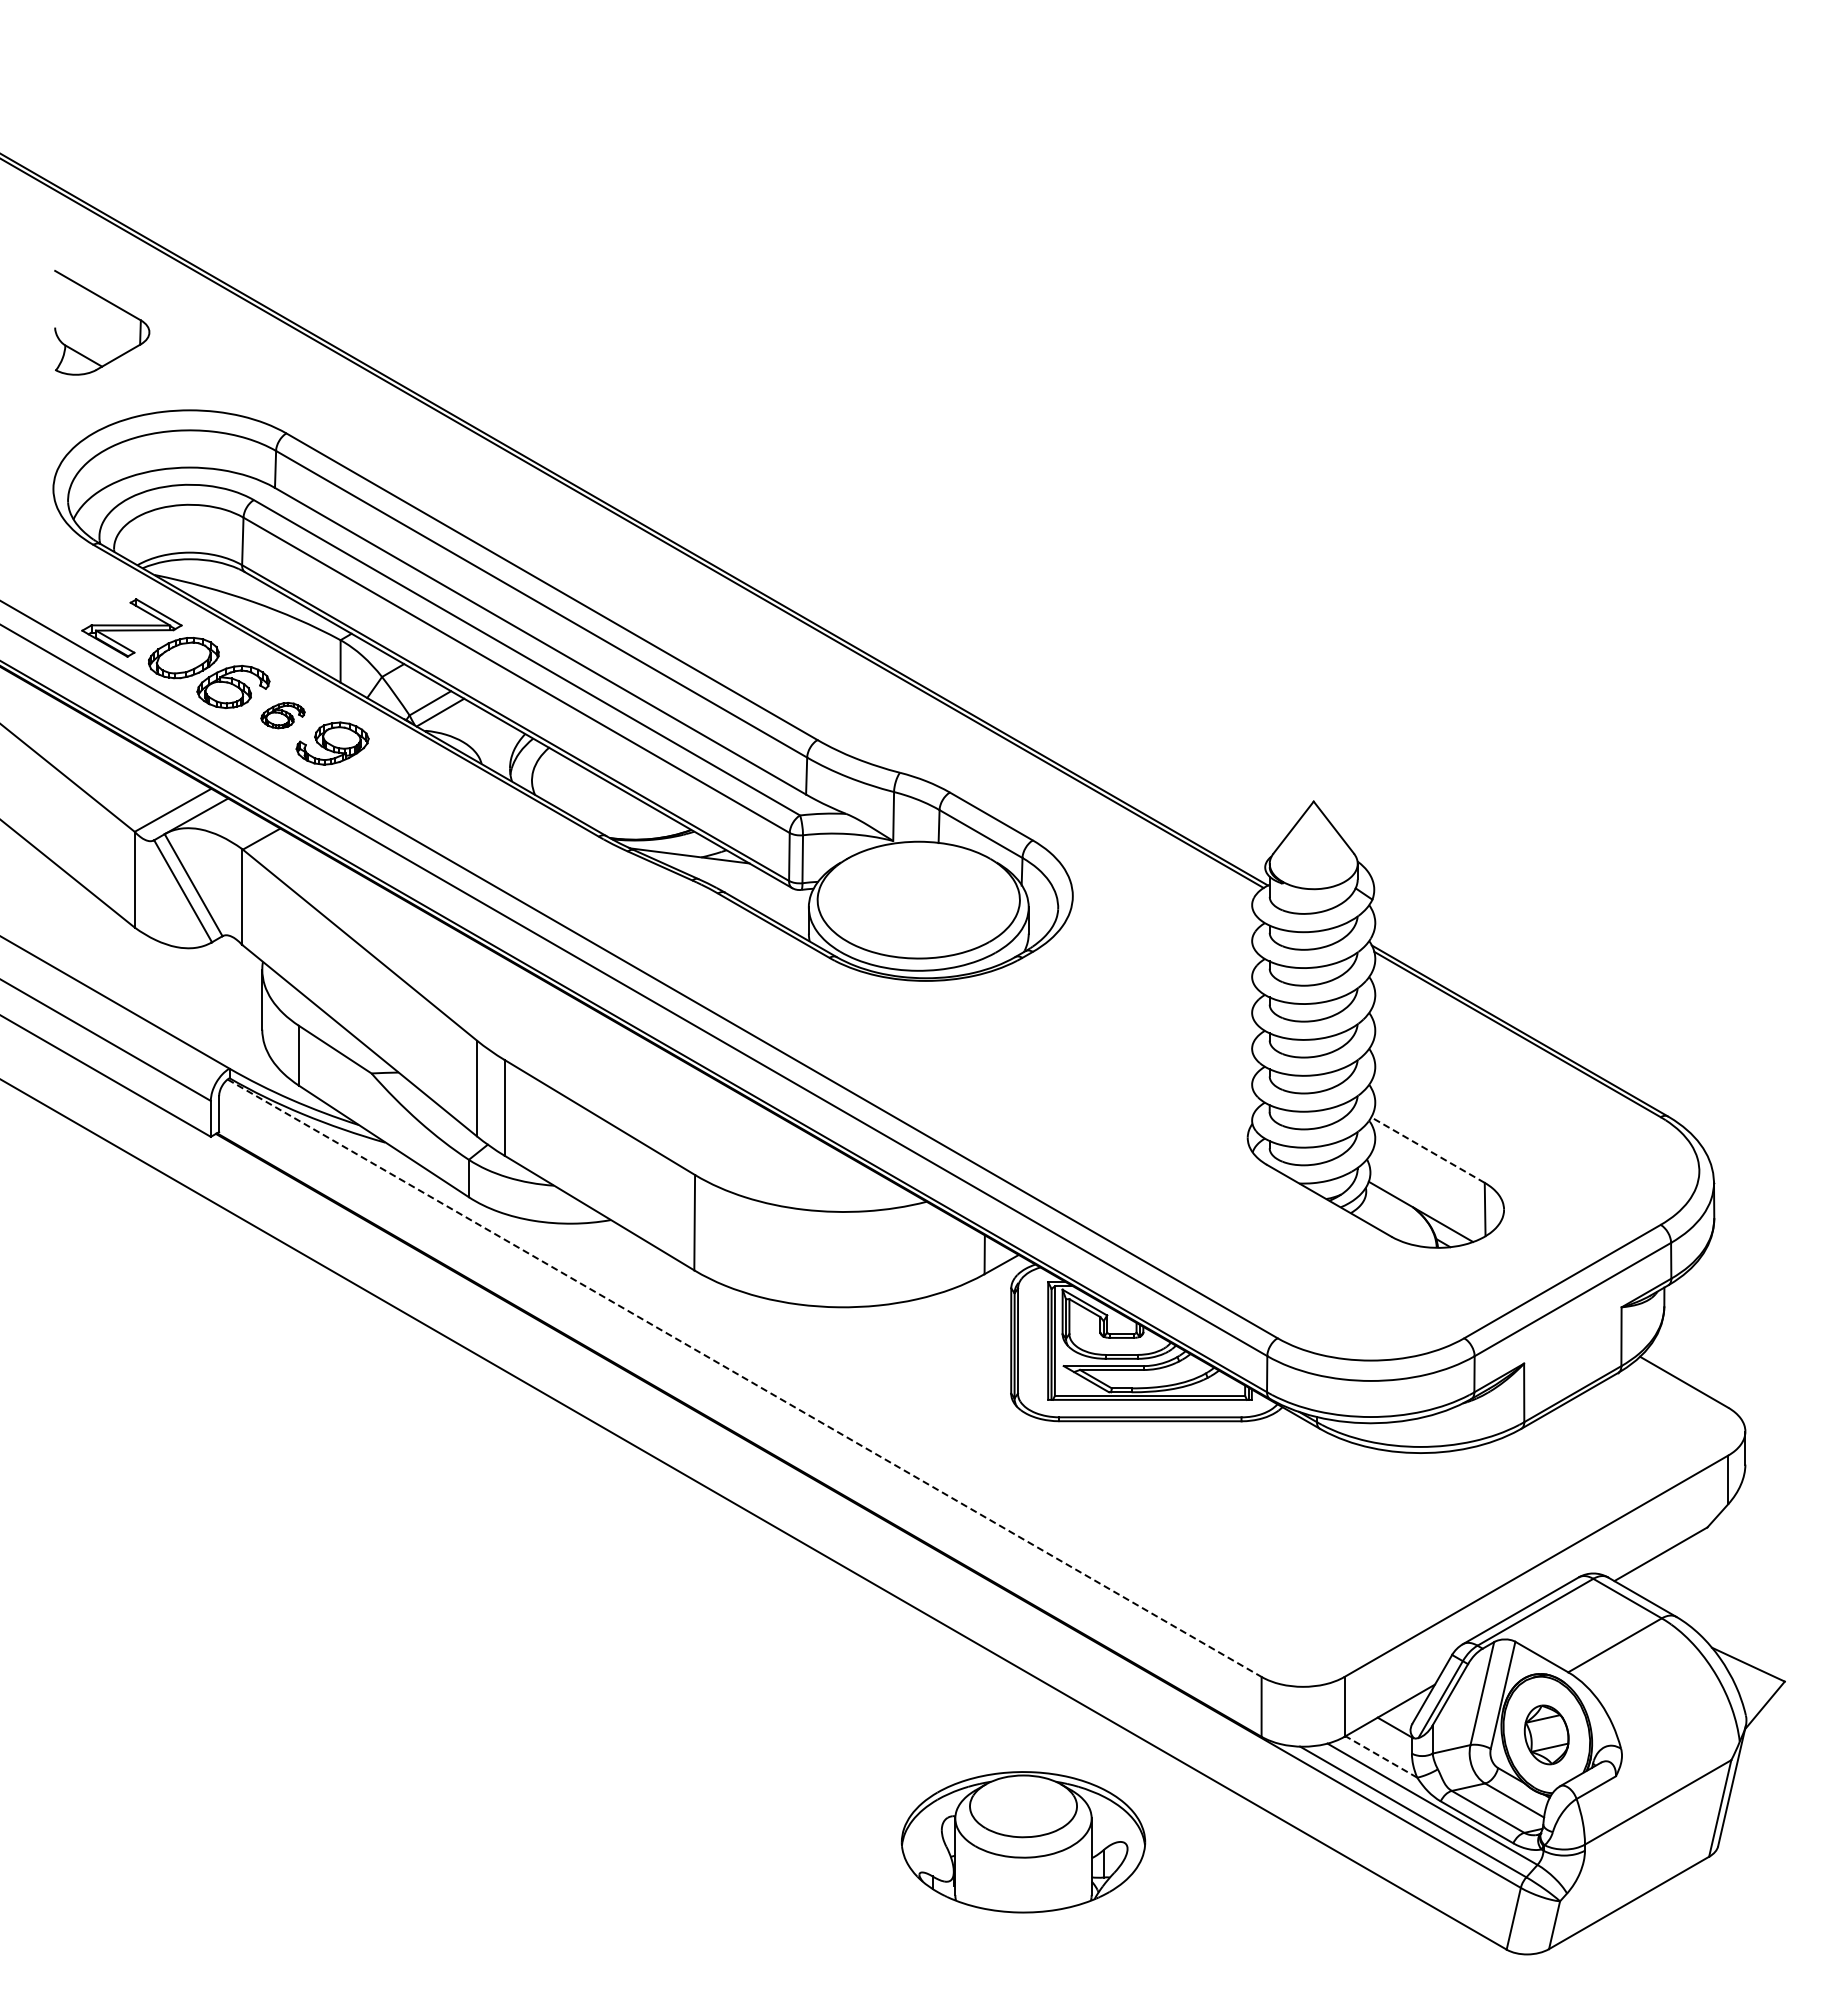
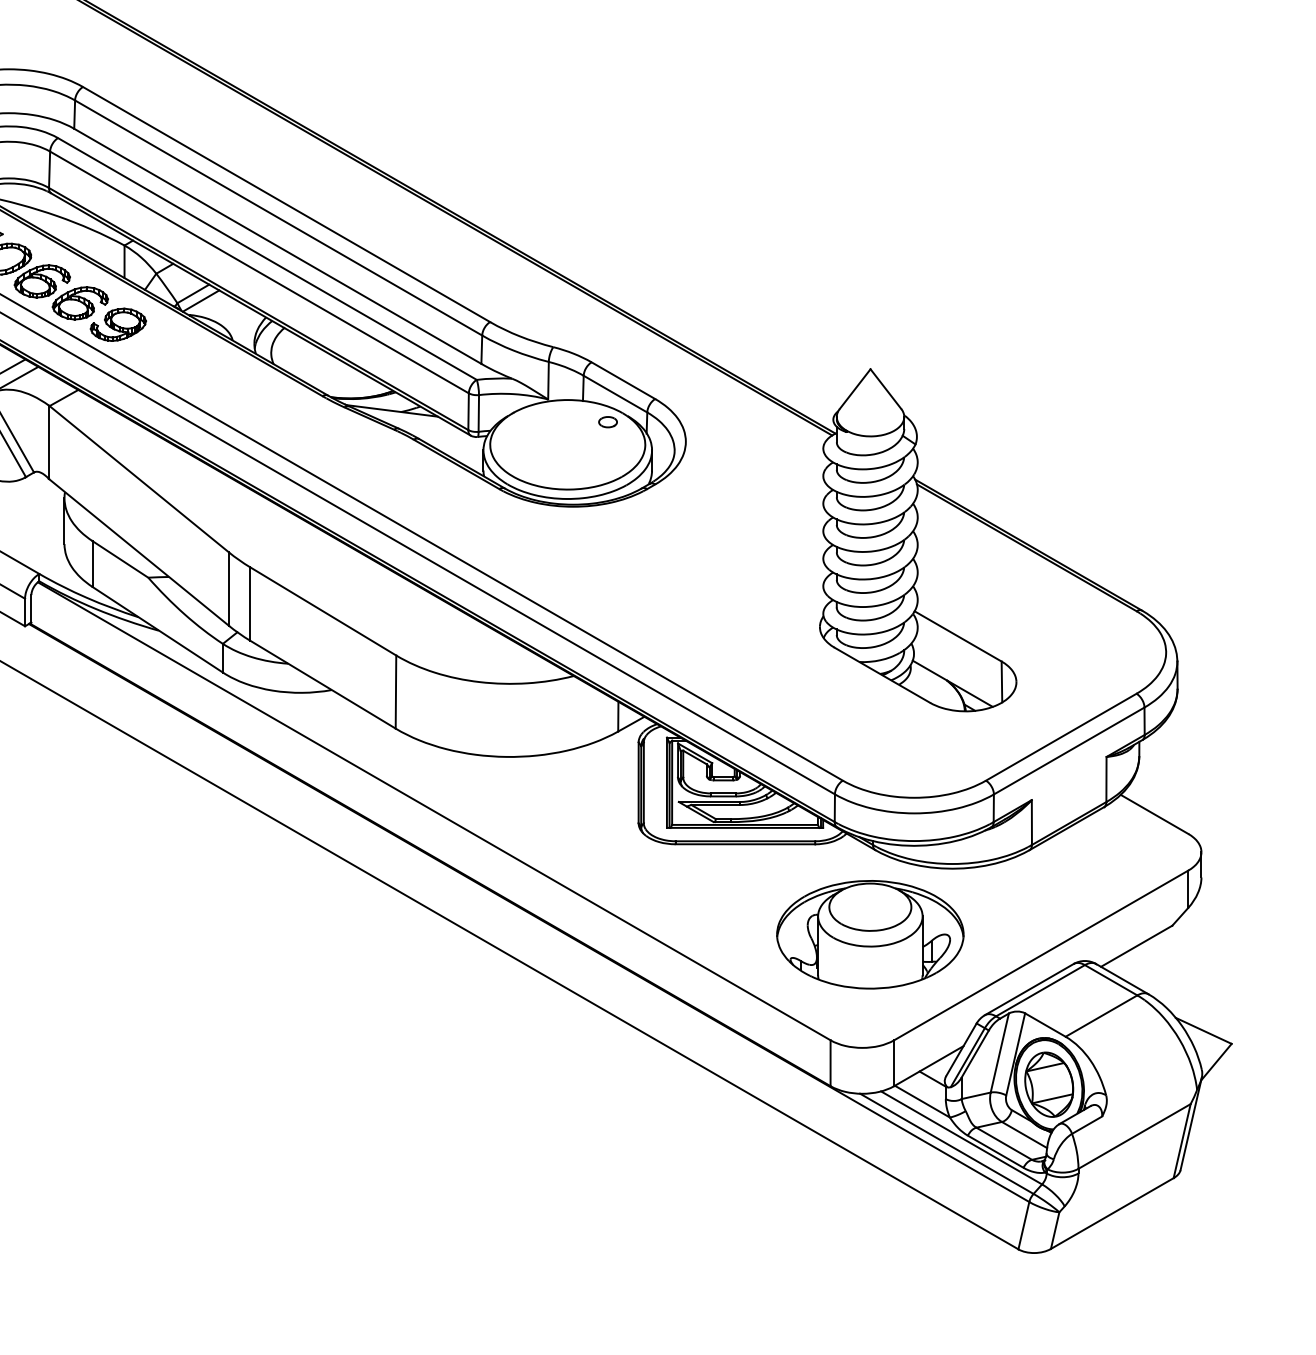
part: (282, 715) -> (79, 303), size x1.67
part: (970, 870) -> (607, 422), added
line: (1428, 1150) -> (958, 636), dashed -> solid
line: (745, 1378) -> (434, 811), dashed -> solid
part: (1546, 1734) -> (1048, 1084), size x1.43
line: (1380, 1756) -> (921, 1101), dashed -> solid
part: (1023, 1842) -> (870, 934), moved

